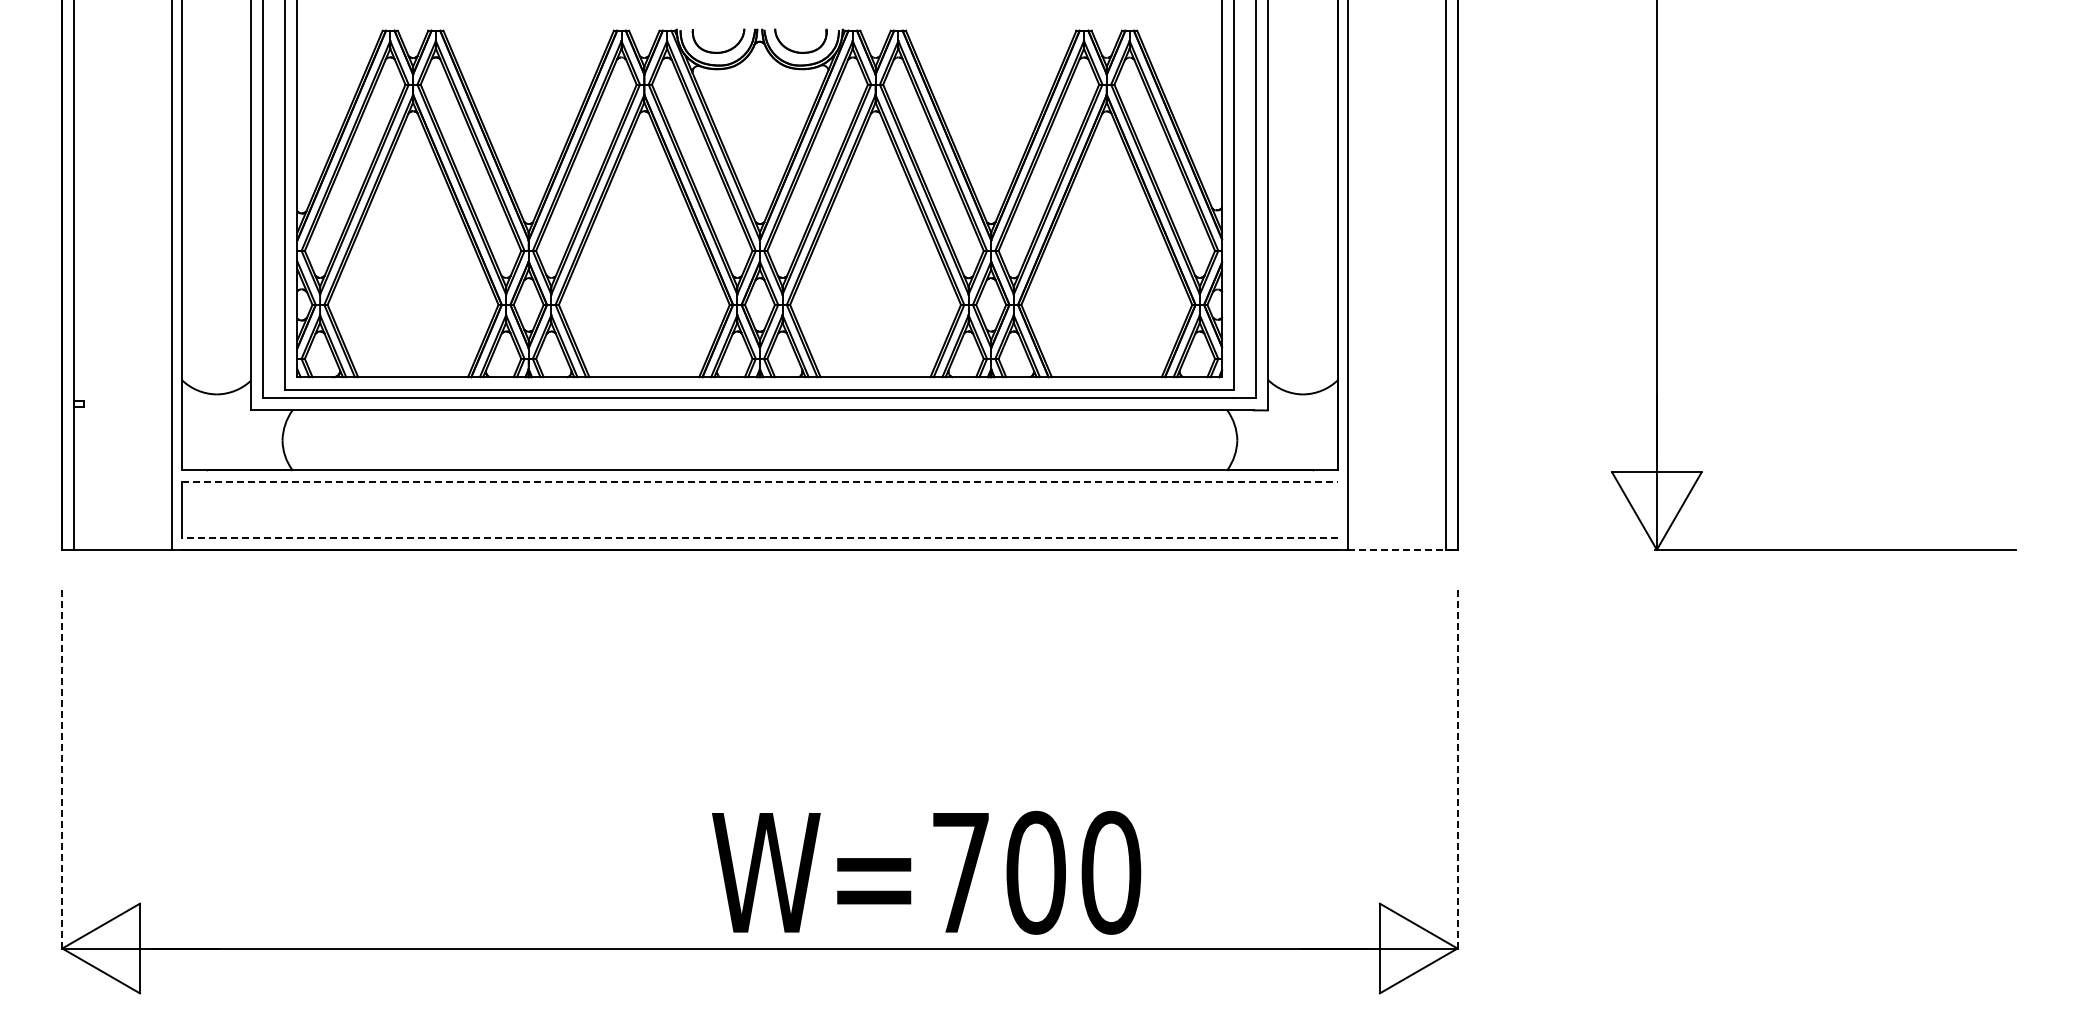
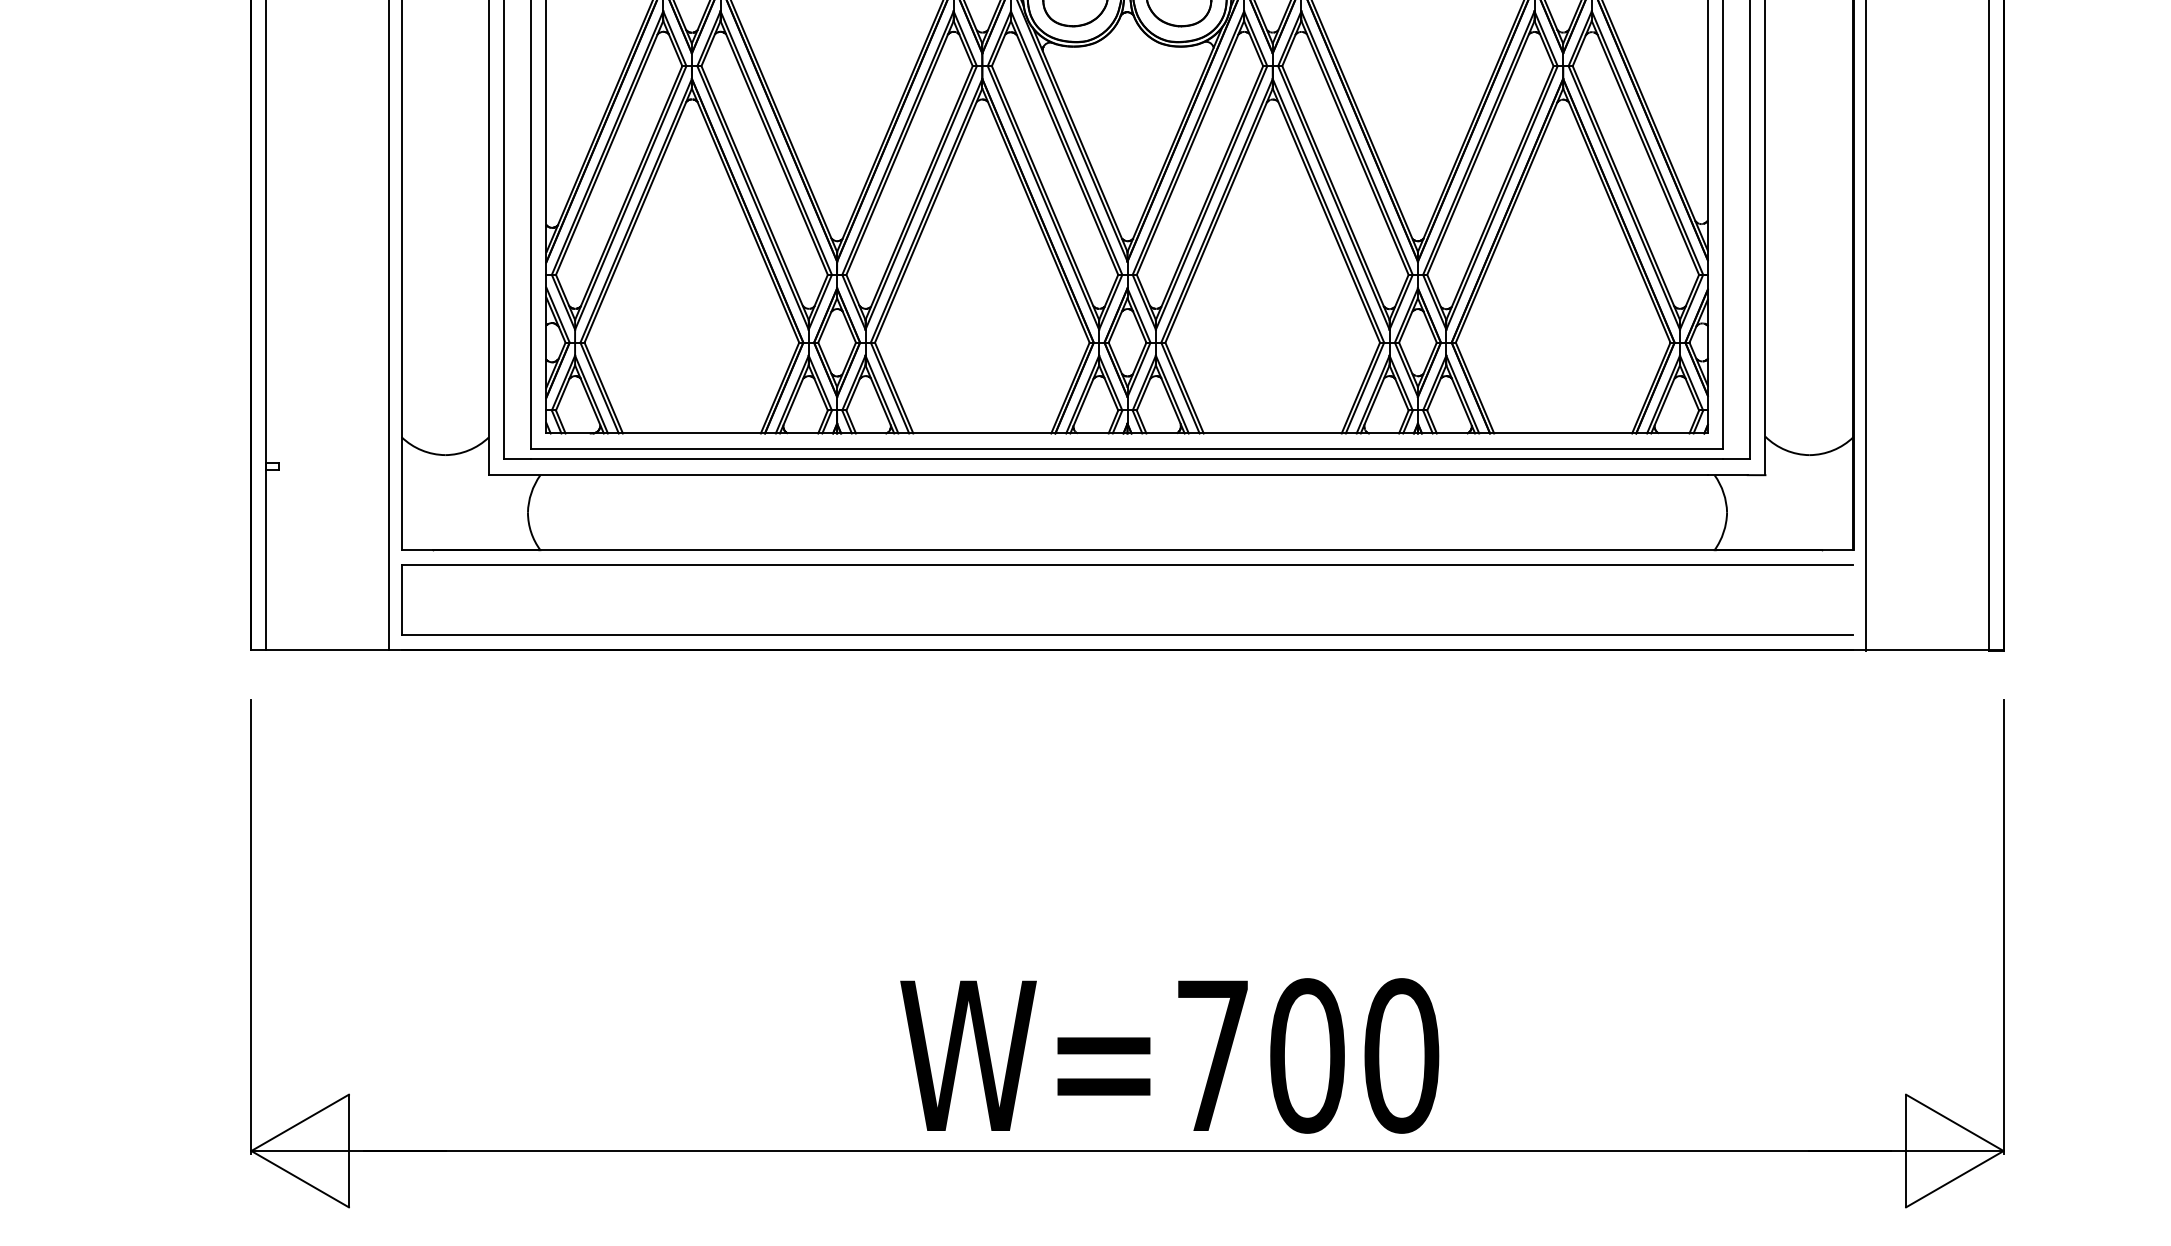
line: (760, 482) -> (1128, 565), dashed -> solid
line: (759, 537) -> (1126, 634), dashed -> solid
line: (1402, 549) -> (1934, 649), dashed -> solid
line: (62, 770) -> (251, 927), dashed -> solid
line: (1457, 770) -> (2003, 927), dashed -> solid
text: (926, 872) -> (1169, 1055), moved

